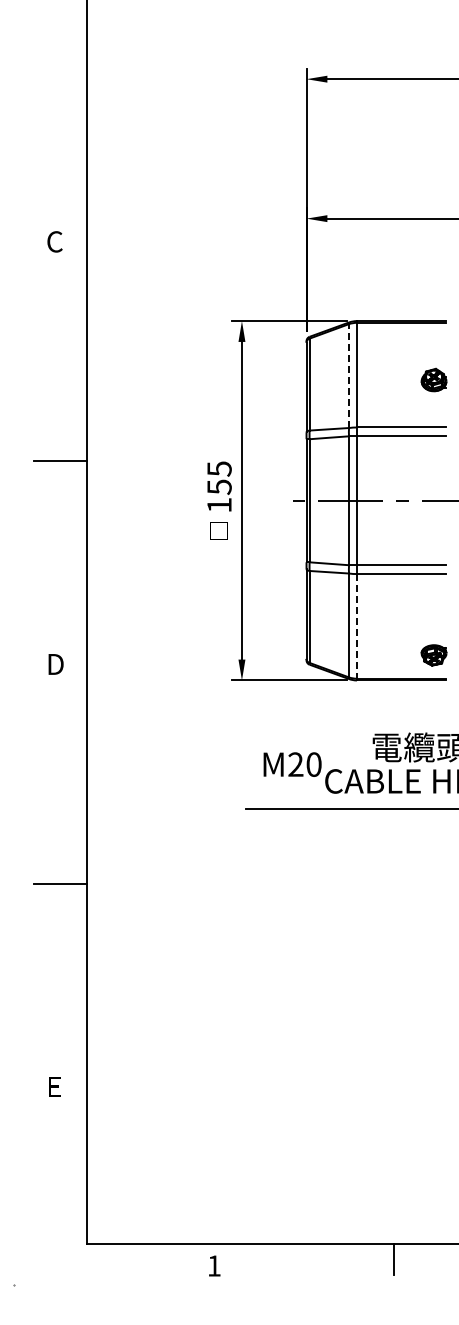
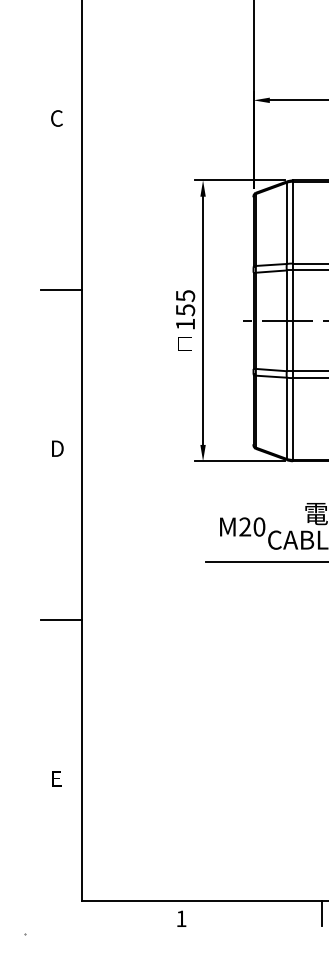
line: (349, 376) -> (287, 223), dashed -> solid
line: (356, 626) -> (292, 419), dashed -> solid

